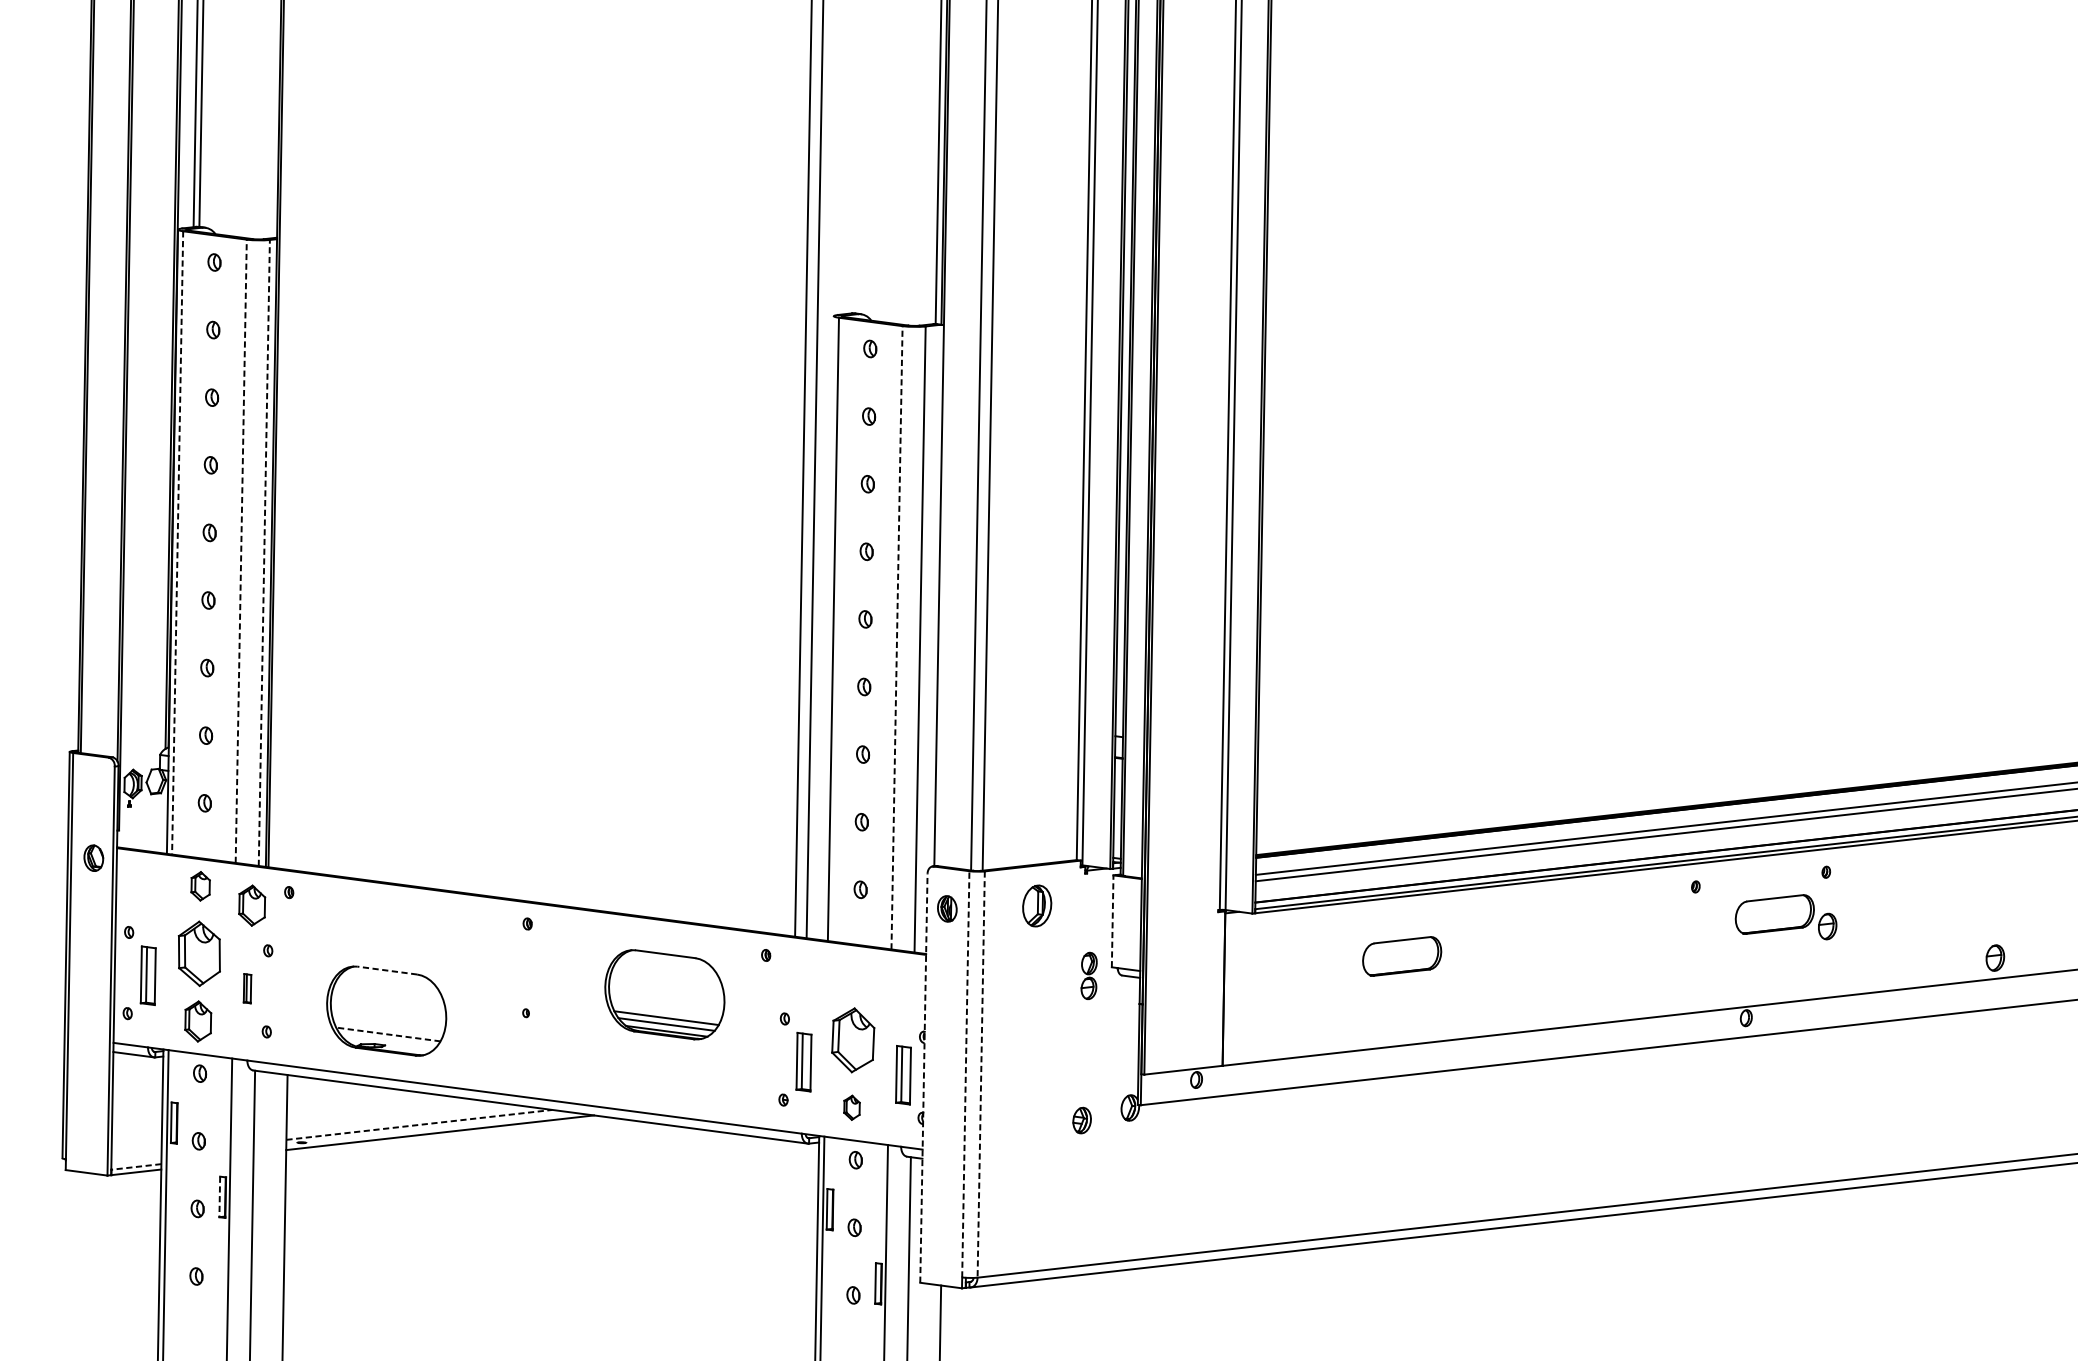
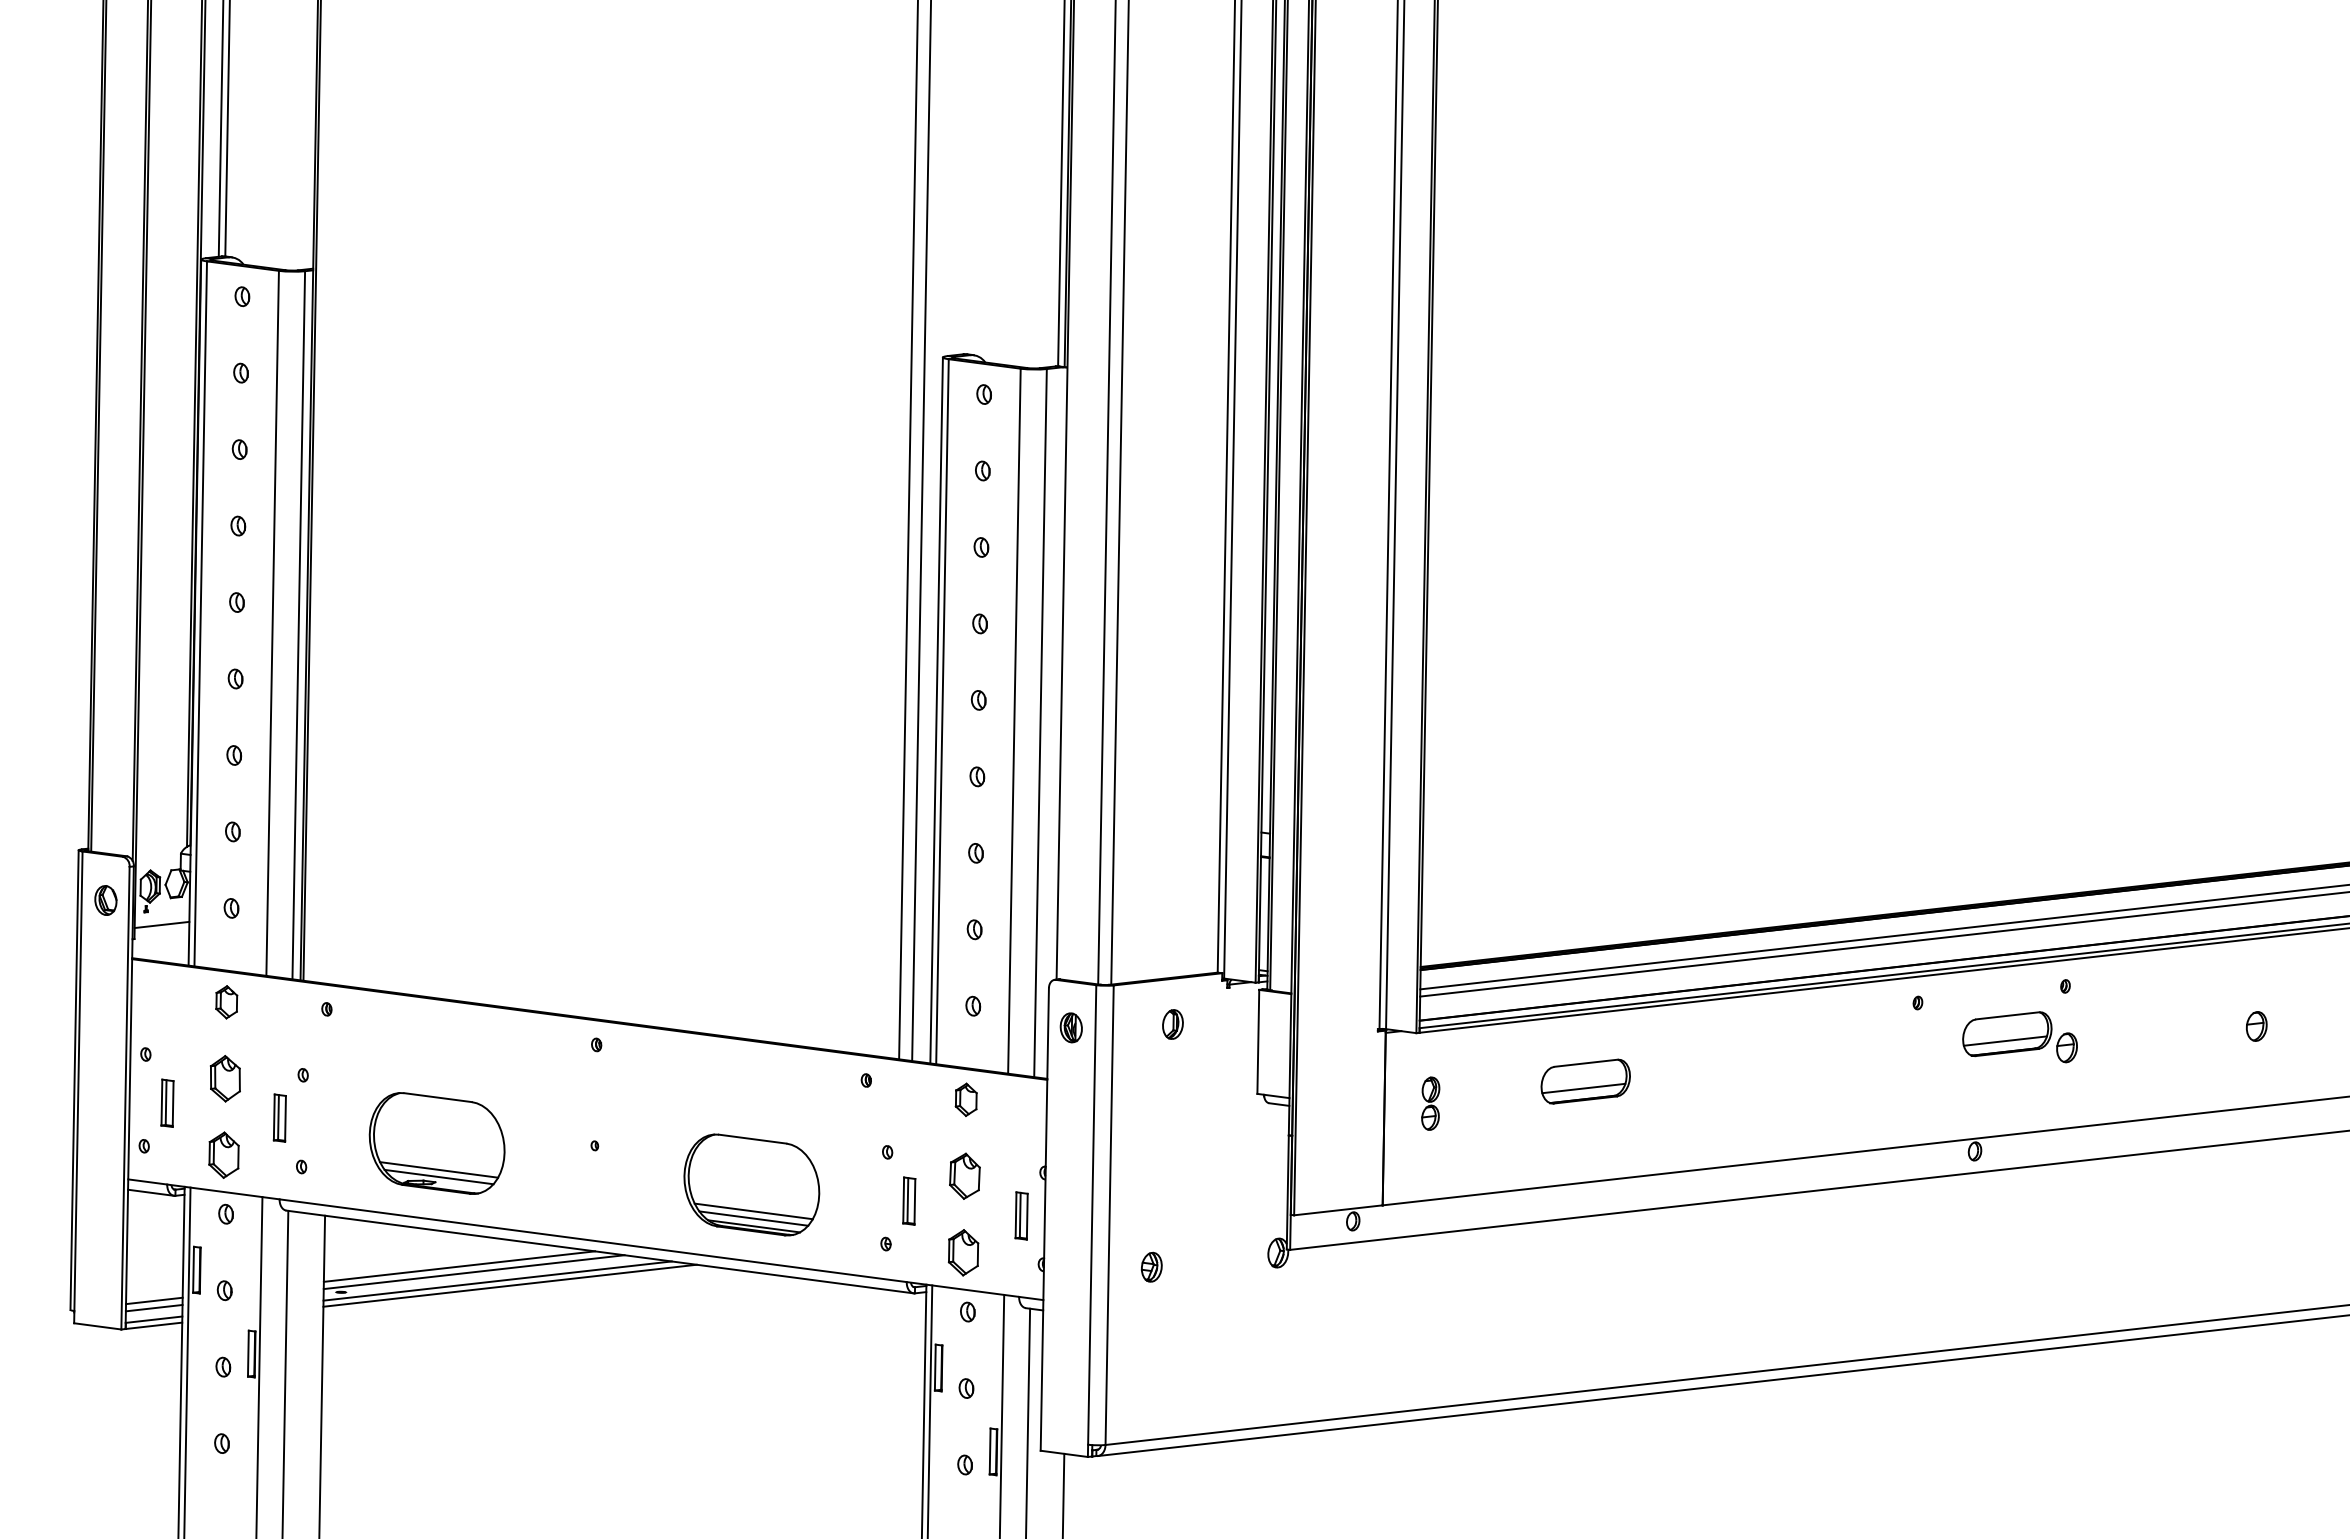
line: (177, 542) -> (200, 613), dashed -> solid
line: (241, 551) -> (272, 623), dashed -> solid
line: (264, 552) -> (298, 624), dashed -> solid
line: (828, 628) -> (936, 710), added
line: (897, 638) -> (1014, 721), dashed -> solid
line: (142, 817) -> (161, 924), added
part: (93, 858) -> (105, 900), moved
part: (251, 905) -> (284, 1023), removed
part: (1036, 905) -> (1172, 1024), size x0.62
line: (1112, 920) -> (1258, 1041), dashed -> solid
line: (1773, 920) -> (2005, 1040), added
part: (199, 953) -> (225, 1078), size x0.62
part: (1995, 958) -> (2256, 1026), moved
line: (1400, 962) -> (1583, 1088), added
line: (386, 970) -> (437, 1097), dashed -> solid
part: (853, 972) -> (965, 1099), added
part: (148, 974) -> (167, 1102), size x0.71
part: (1088, 975) -> (1430, 1103), moved
part: (247, 988) -> (279, 1117), size x1.43
part: (664, 994) -> (751, 1184), moved
line: (388, 1034) -> (439, 1169), dashed -> solid
part: (852, 1039) -> (964, 1175), size x0.62
line: (387, 1040) -> (438, 1176), added
part: (804, 1061) -> (909, 1200), size x0.71
line: (966, 1073) -> (1092, 1214), dashed -> solid
part: (903, 1074) -> (1021, 1215), size x0.71
line: (981, 1074) -> (1109, 1215), dashed -> solid
line: (923, 1077) -> (1044, 1218), dashed -> solid
part: (852, 1107) -> (963, 1252), size x1.67
line: (406, 1119) -> (459, 1266), added
part: (1081, 1119) -> (1151, 1266), moved
line: (419, 1125) -> (474, 1272), dashed -> solid
line: (450, 1136) -> (509, 1285), added
line: (136, 1149) -> (154, 1300), added
line: (135, 1156) -> (153, 1307), added
line: (135, 1166) -> (153, 1319), dashed -> solid
line: (219, 1196) -> (248, 1353), dashed -> solid

